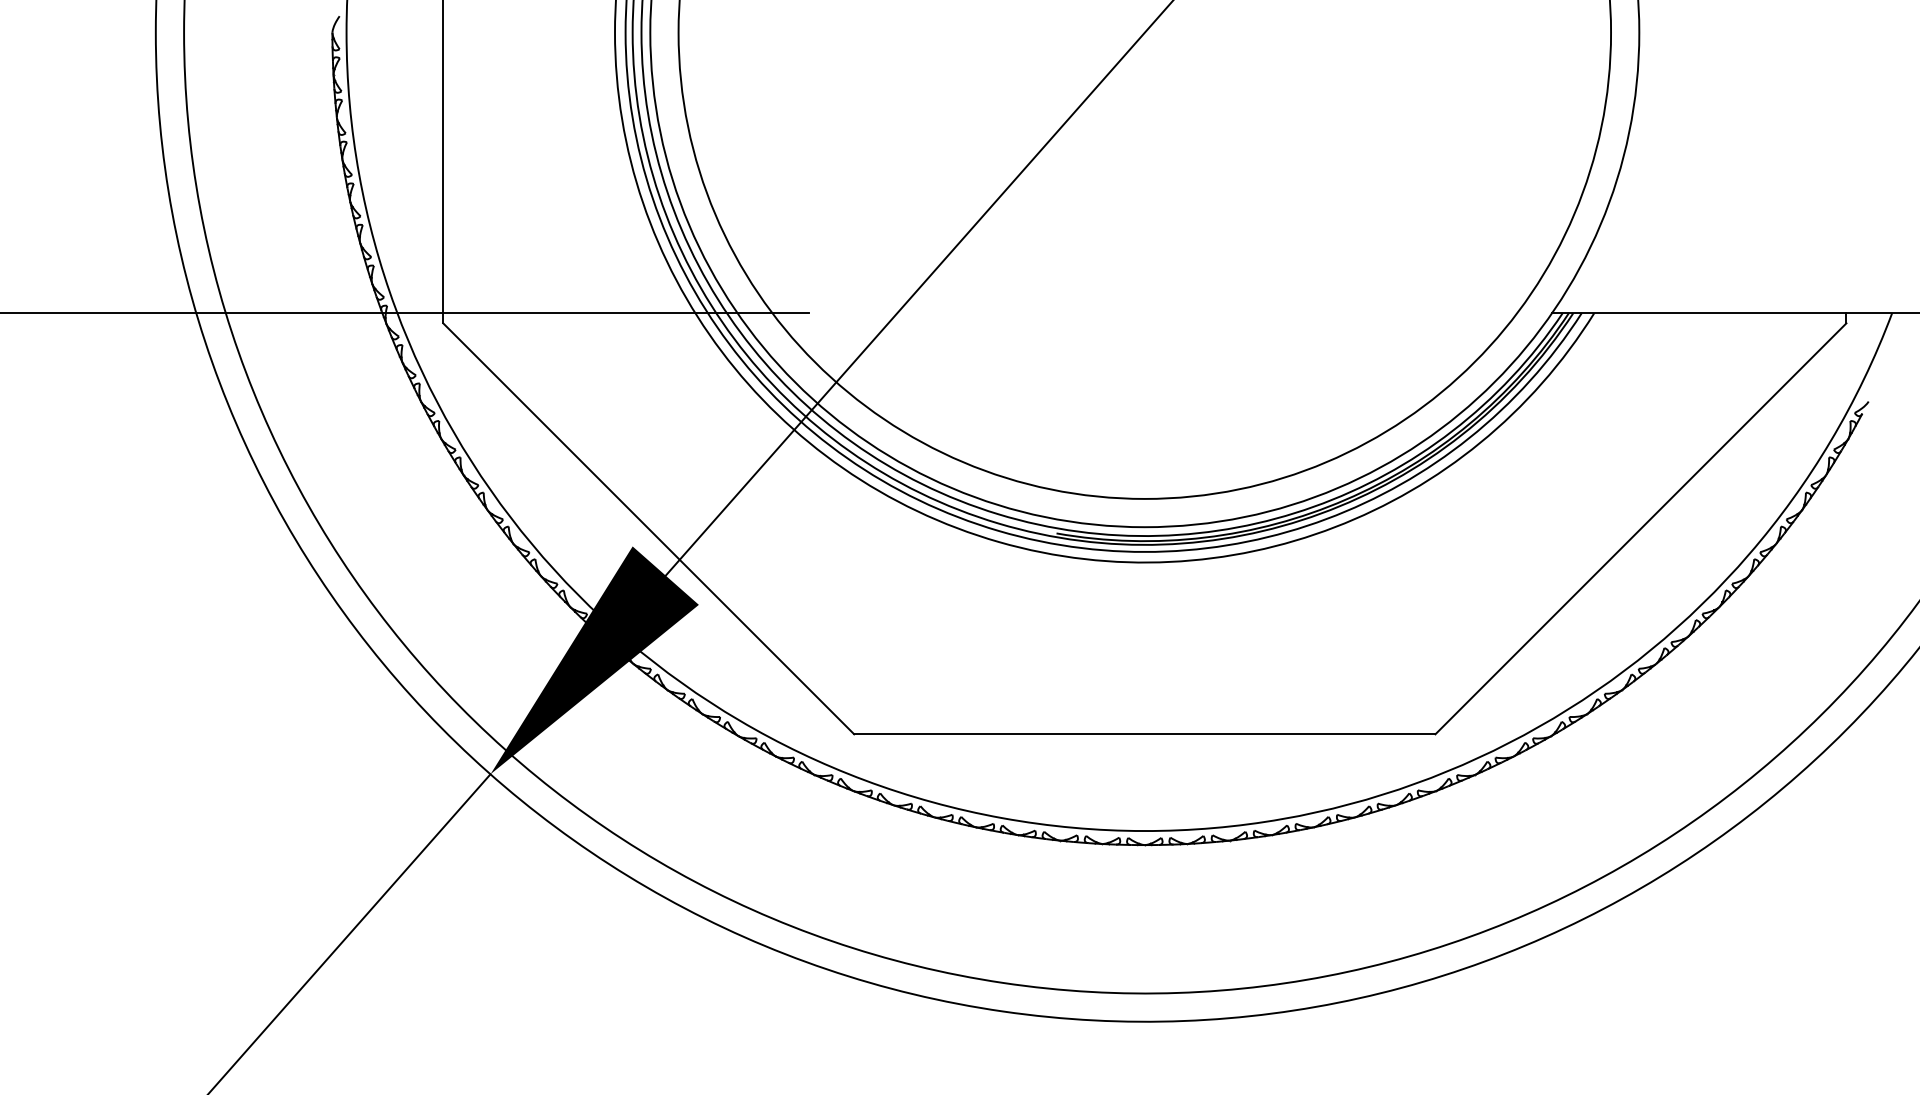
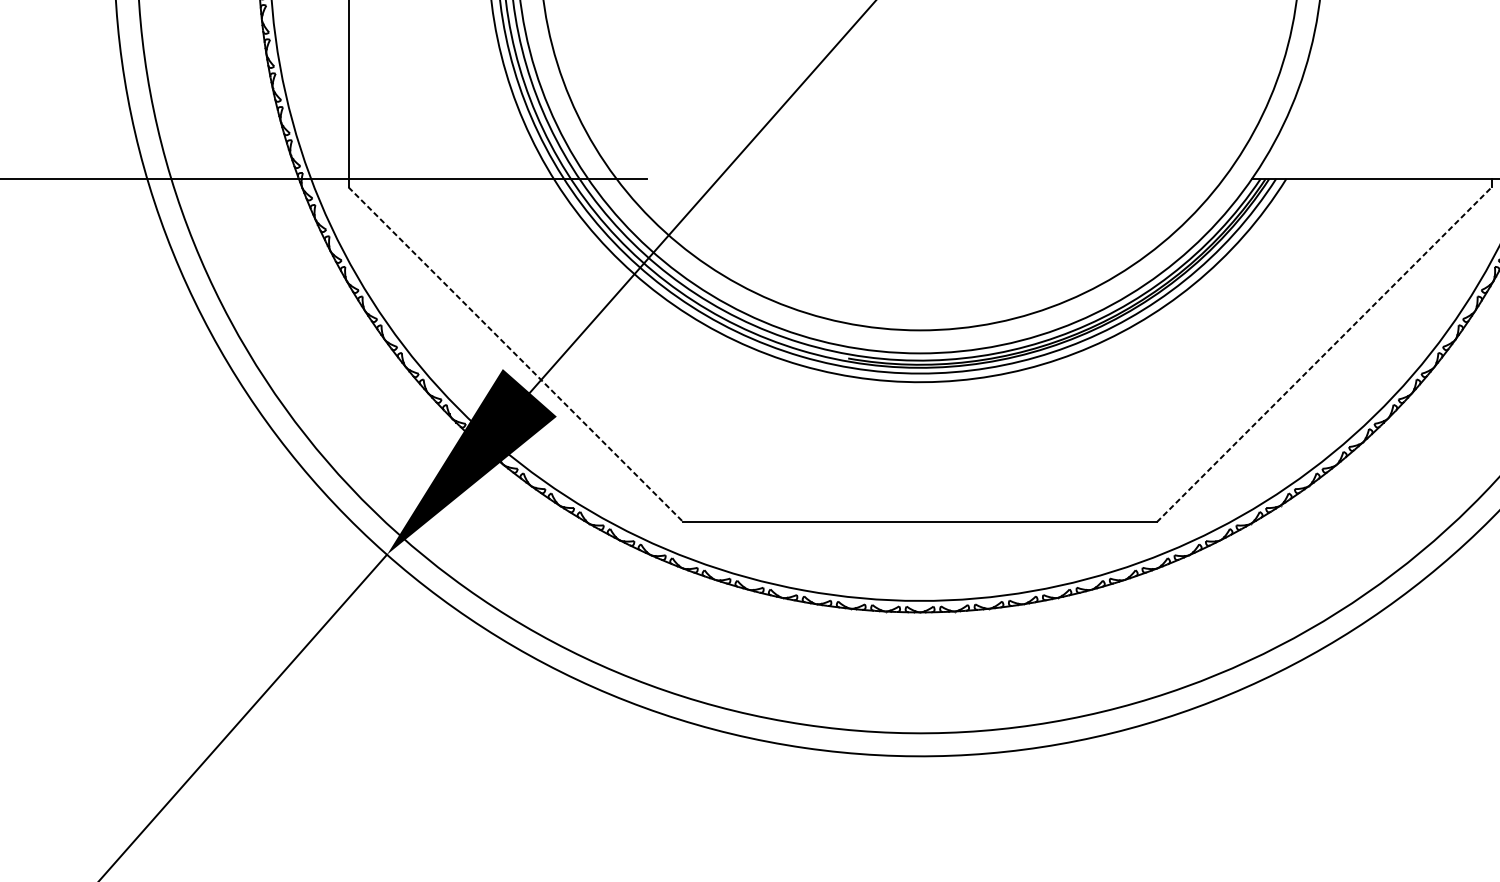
line: (648, 528) -> (515, 354), solid -> dashed
line: (1640, 528) -> (1323, 354), solid -> dashed

